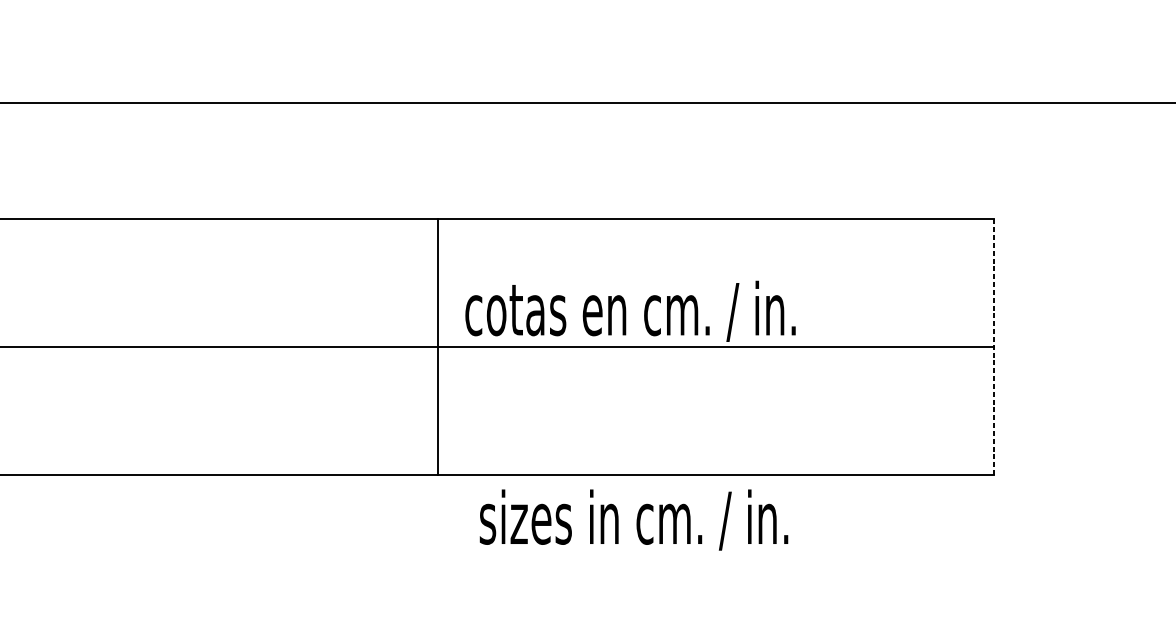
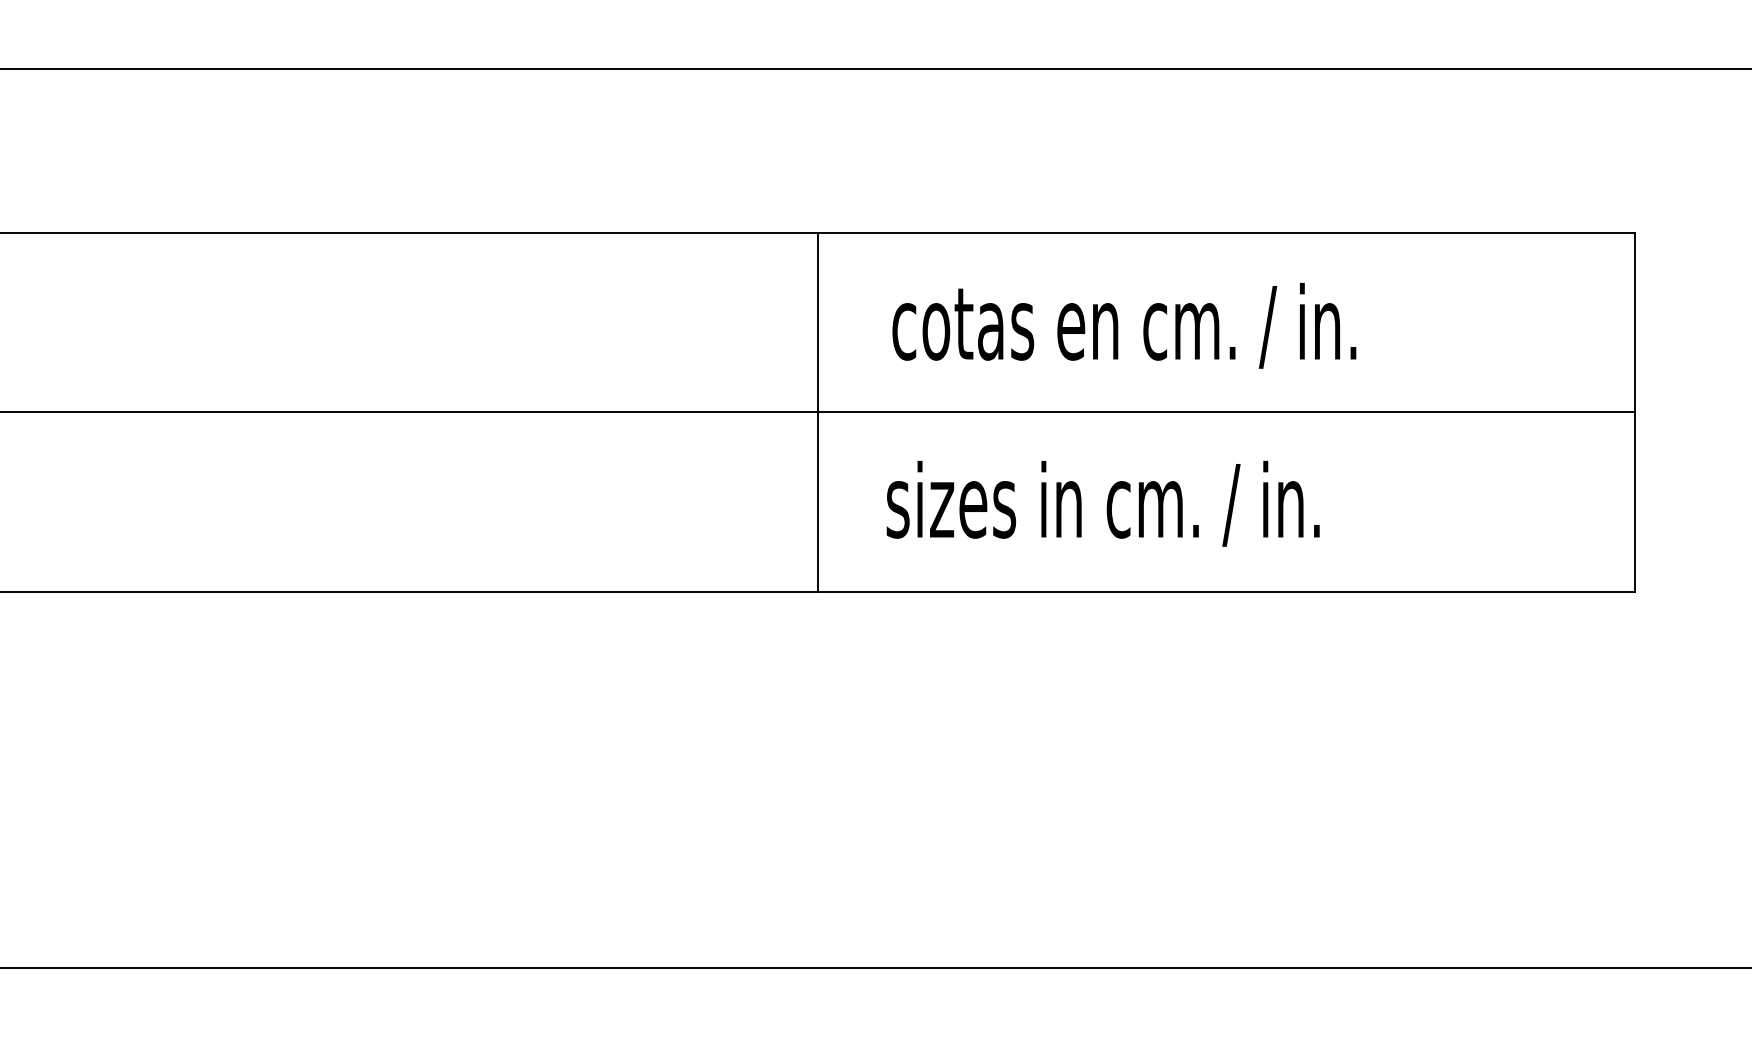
text: (630, 311) -> (1124, 325), moved
line: (438, 346) -> (818, 411), moved
line: (994, 347) -> (1635, 412), dashed -> solid
text: (633, 519) -> (1102, 503), moved

